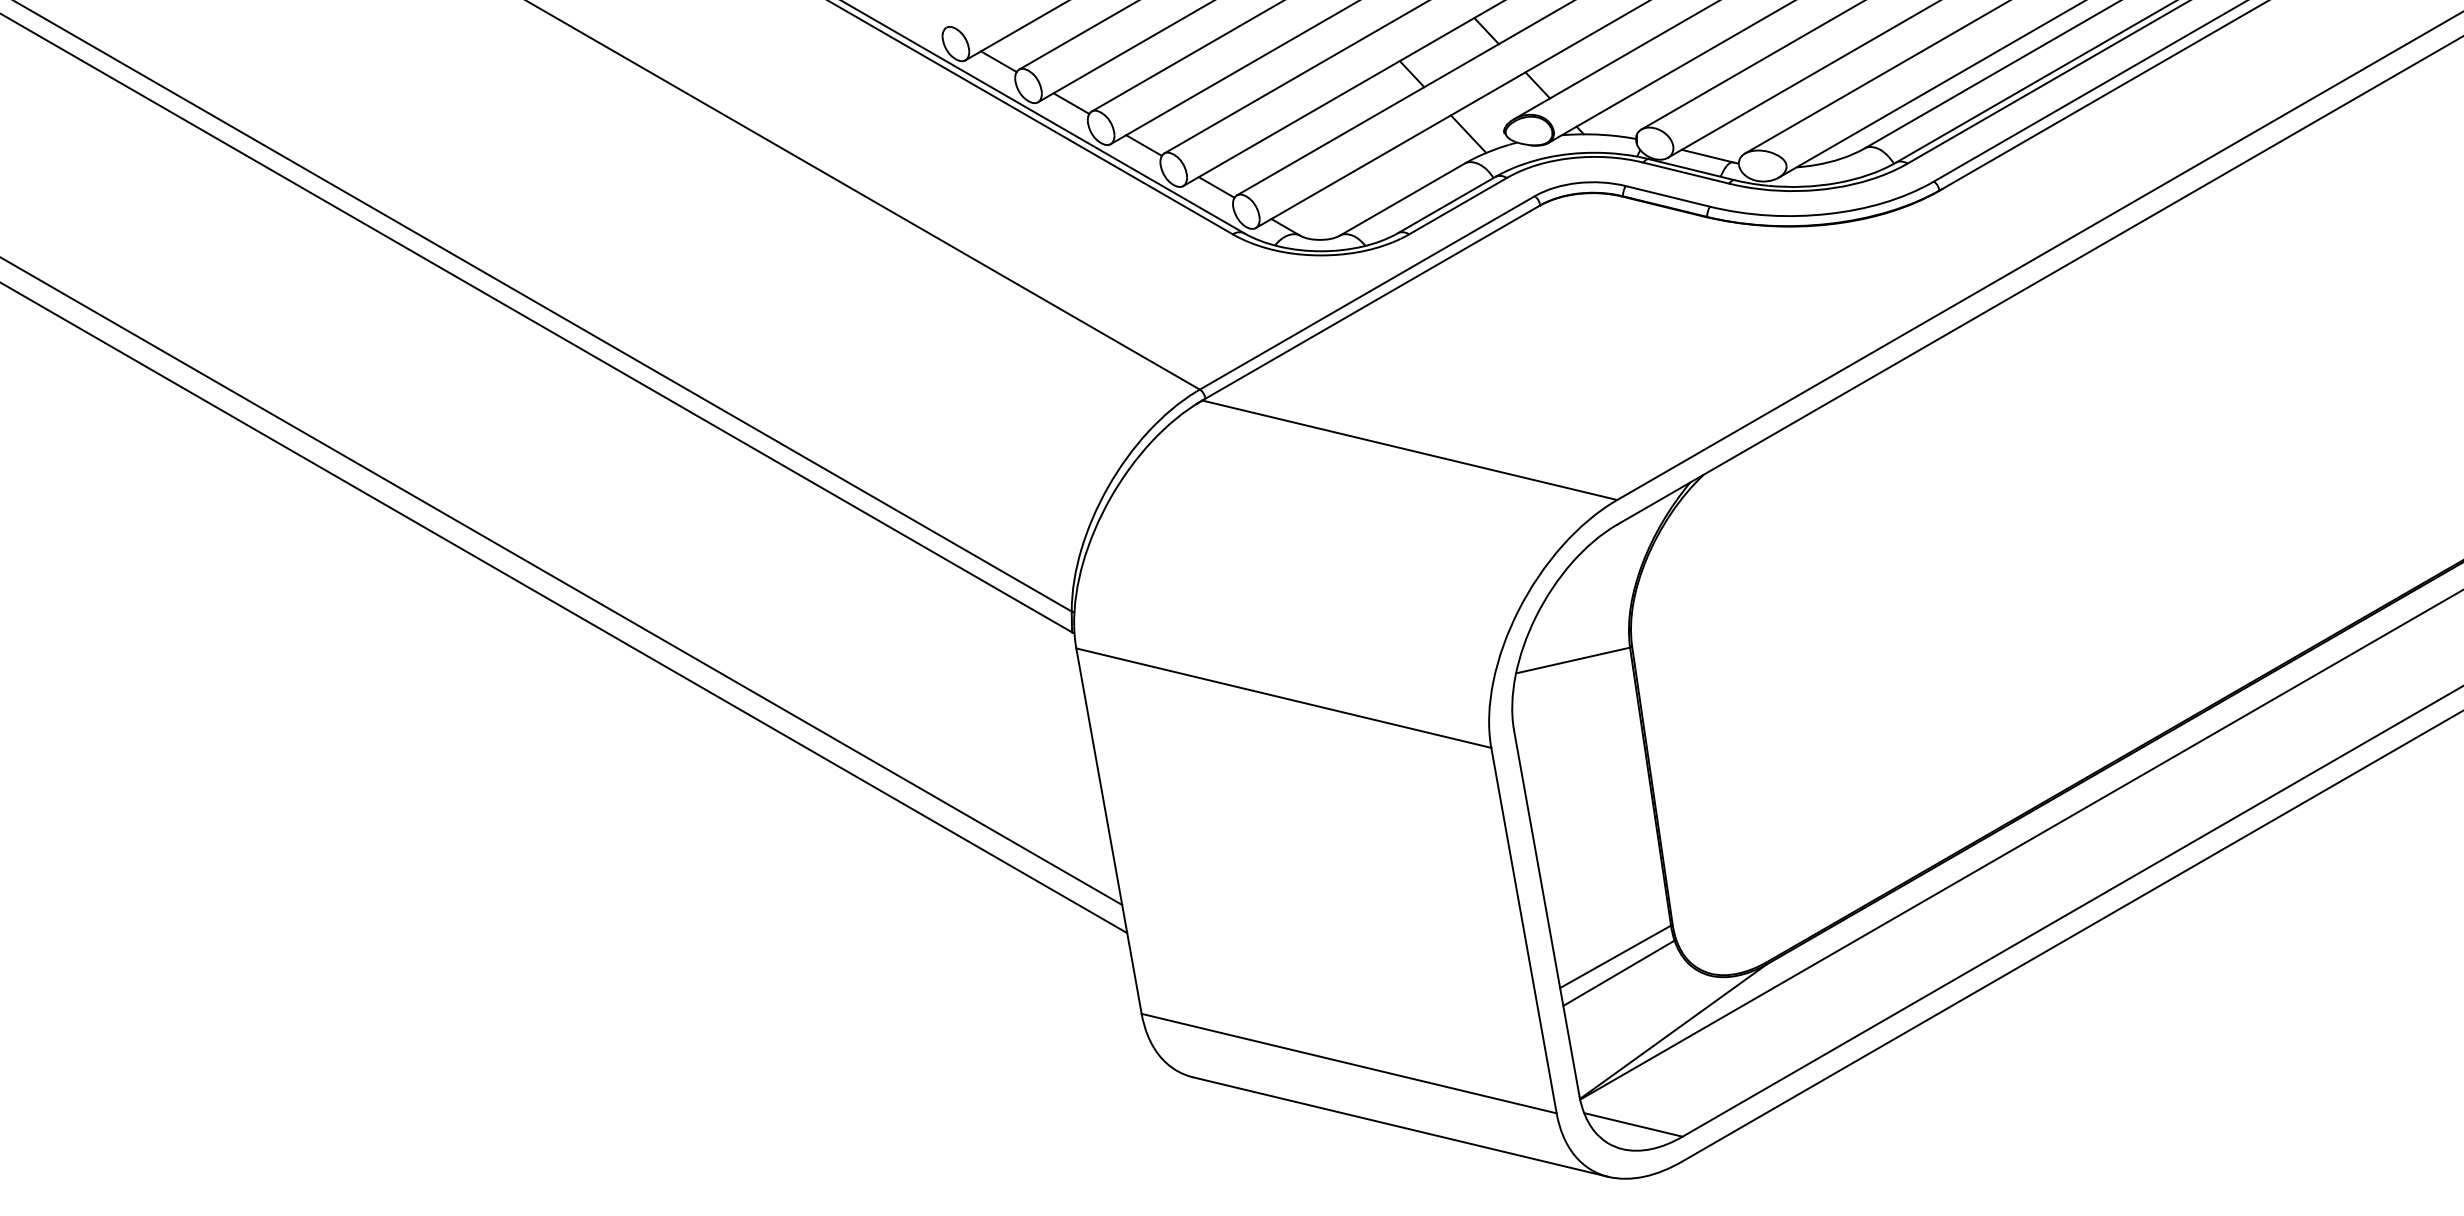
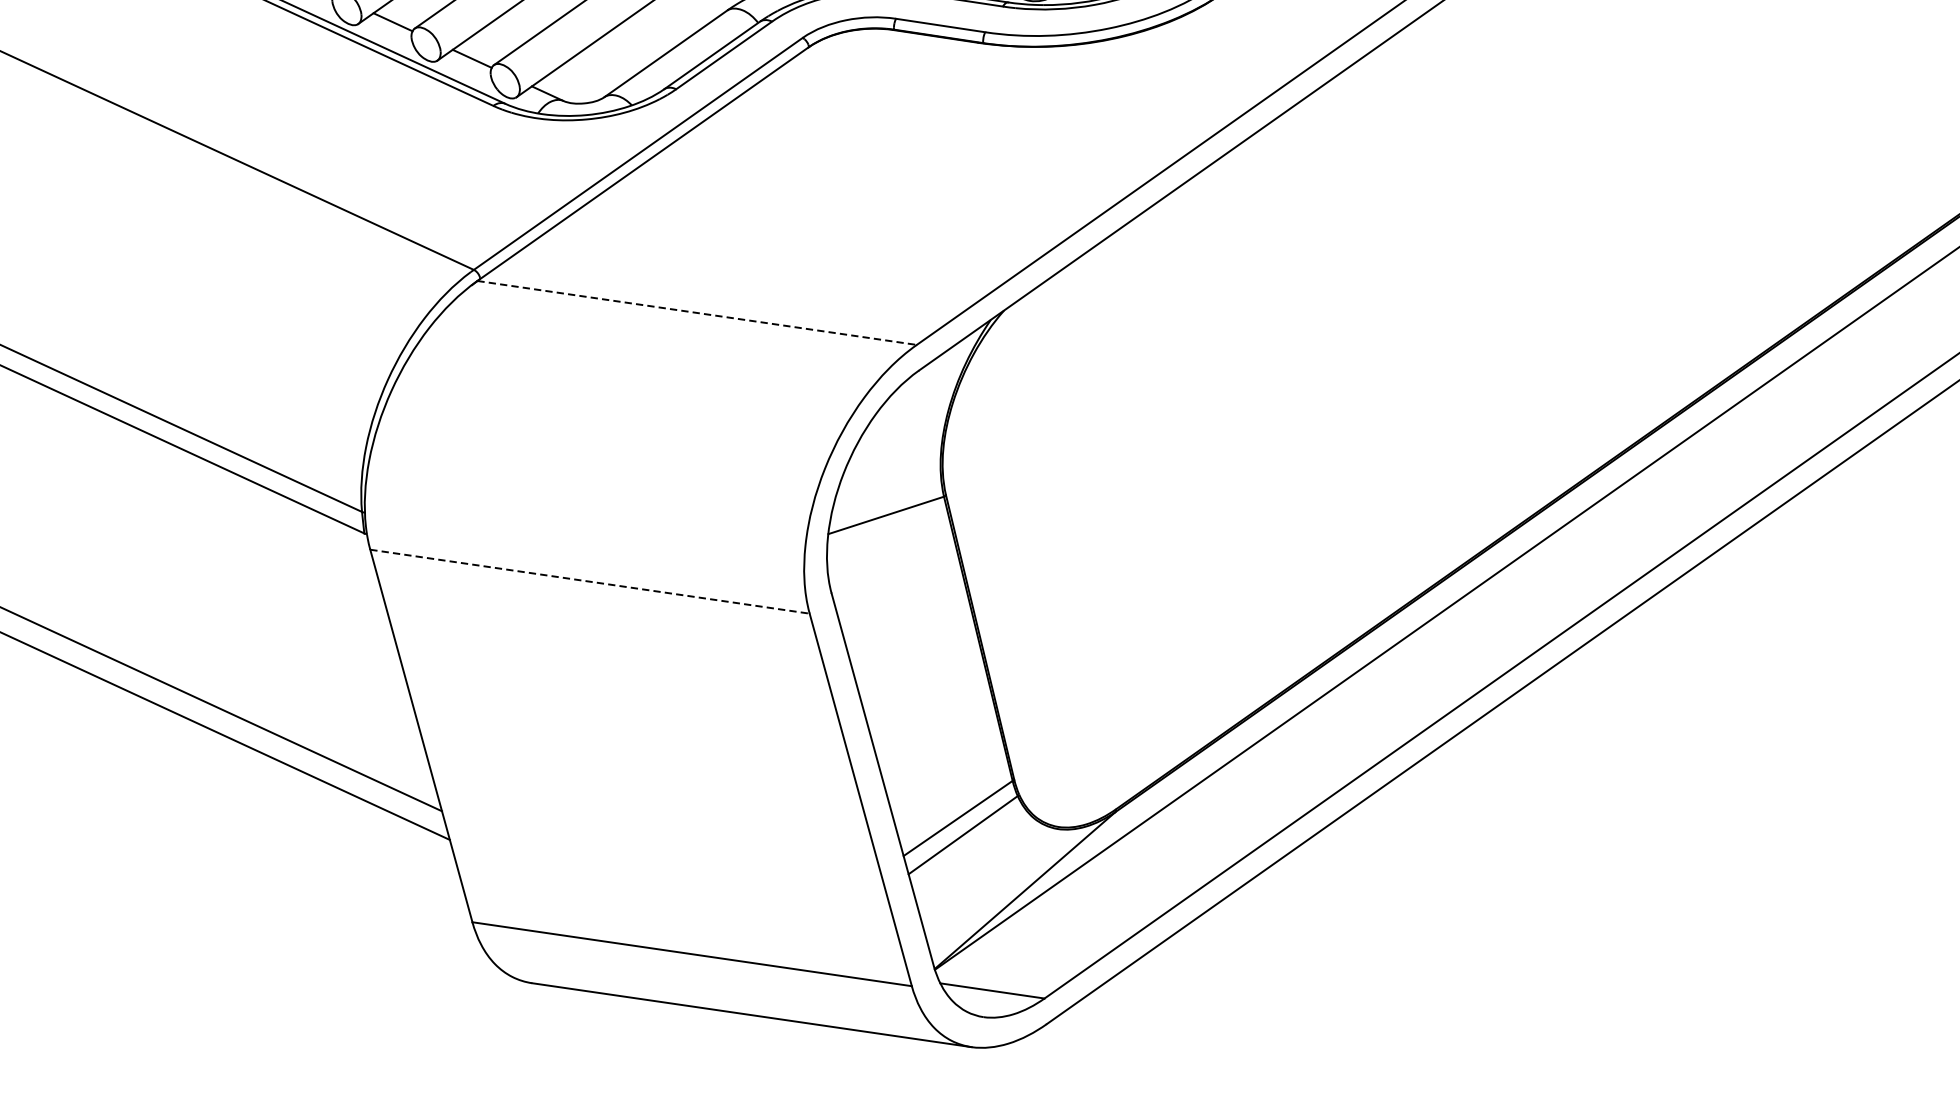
line: (1410, 450) -> (697, 313), solid -> dashed
line: (1284, 698) -> (590, 581), solid -> dashed

